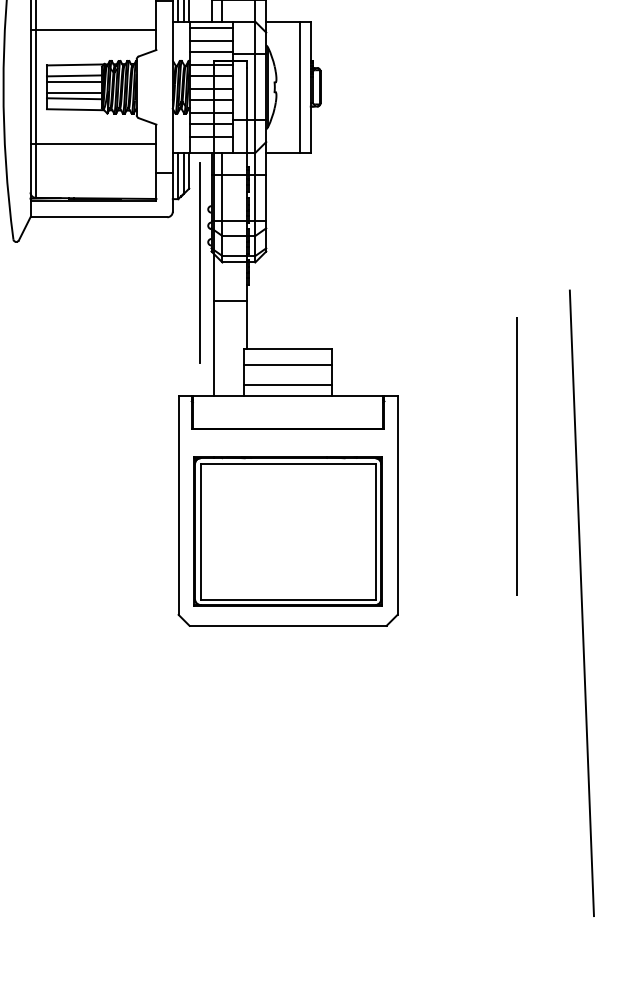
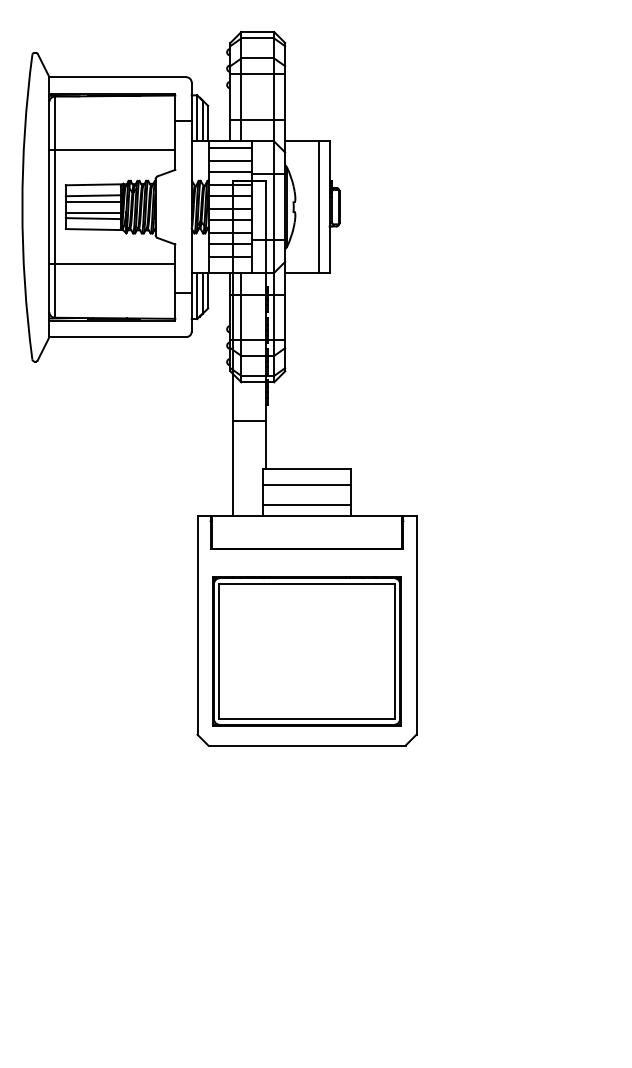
line: (199, 263) -> (218, 383), removed
line: (516, 456) -> (535, 576), removed
line: (581, 602) -> (600, 722), removed

